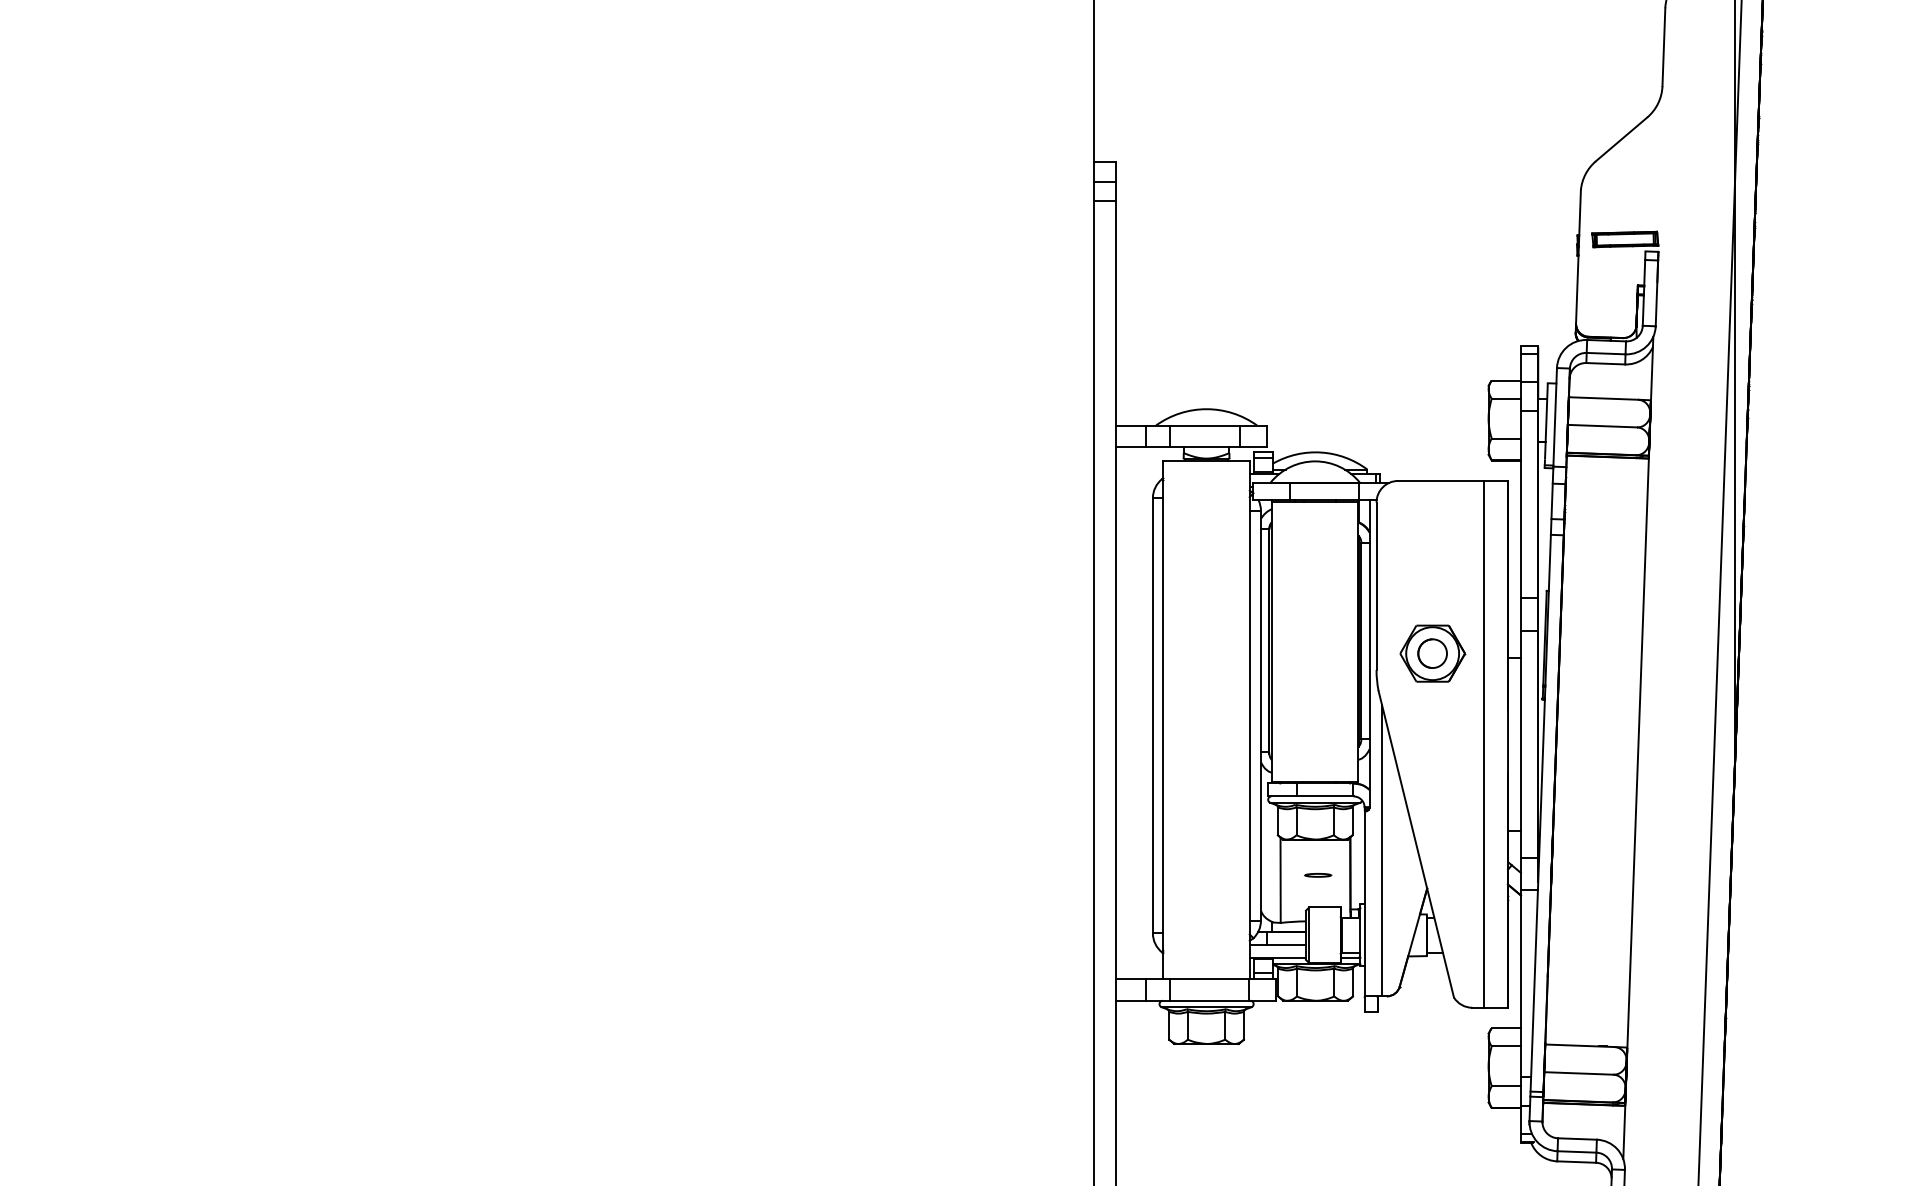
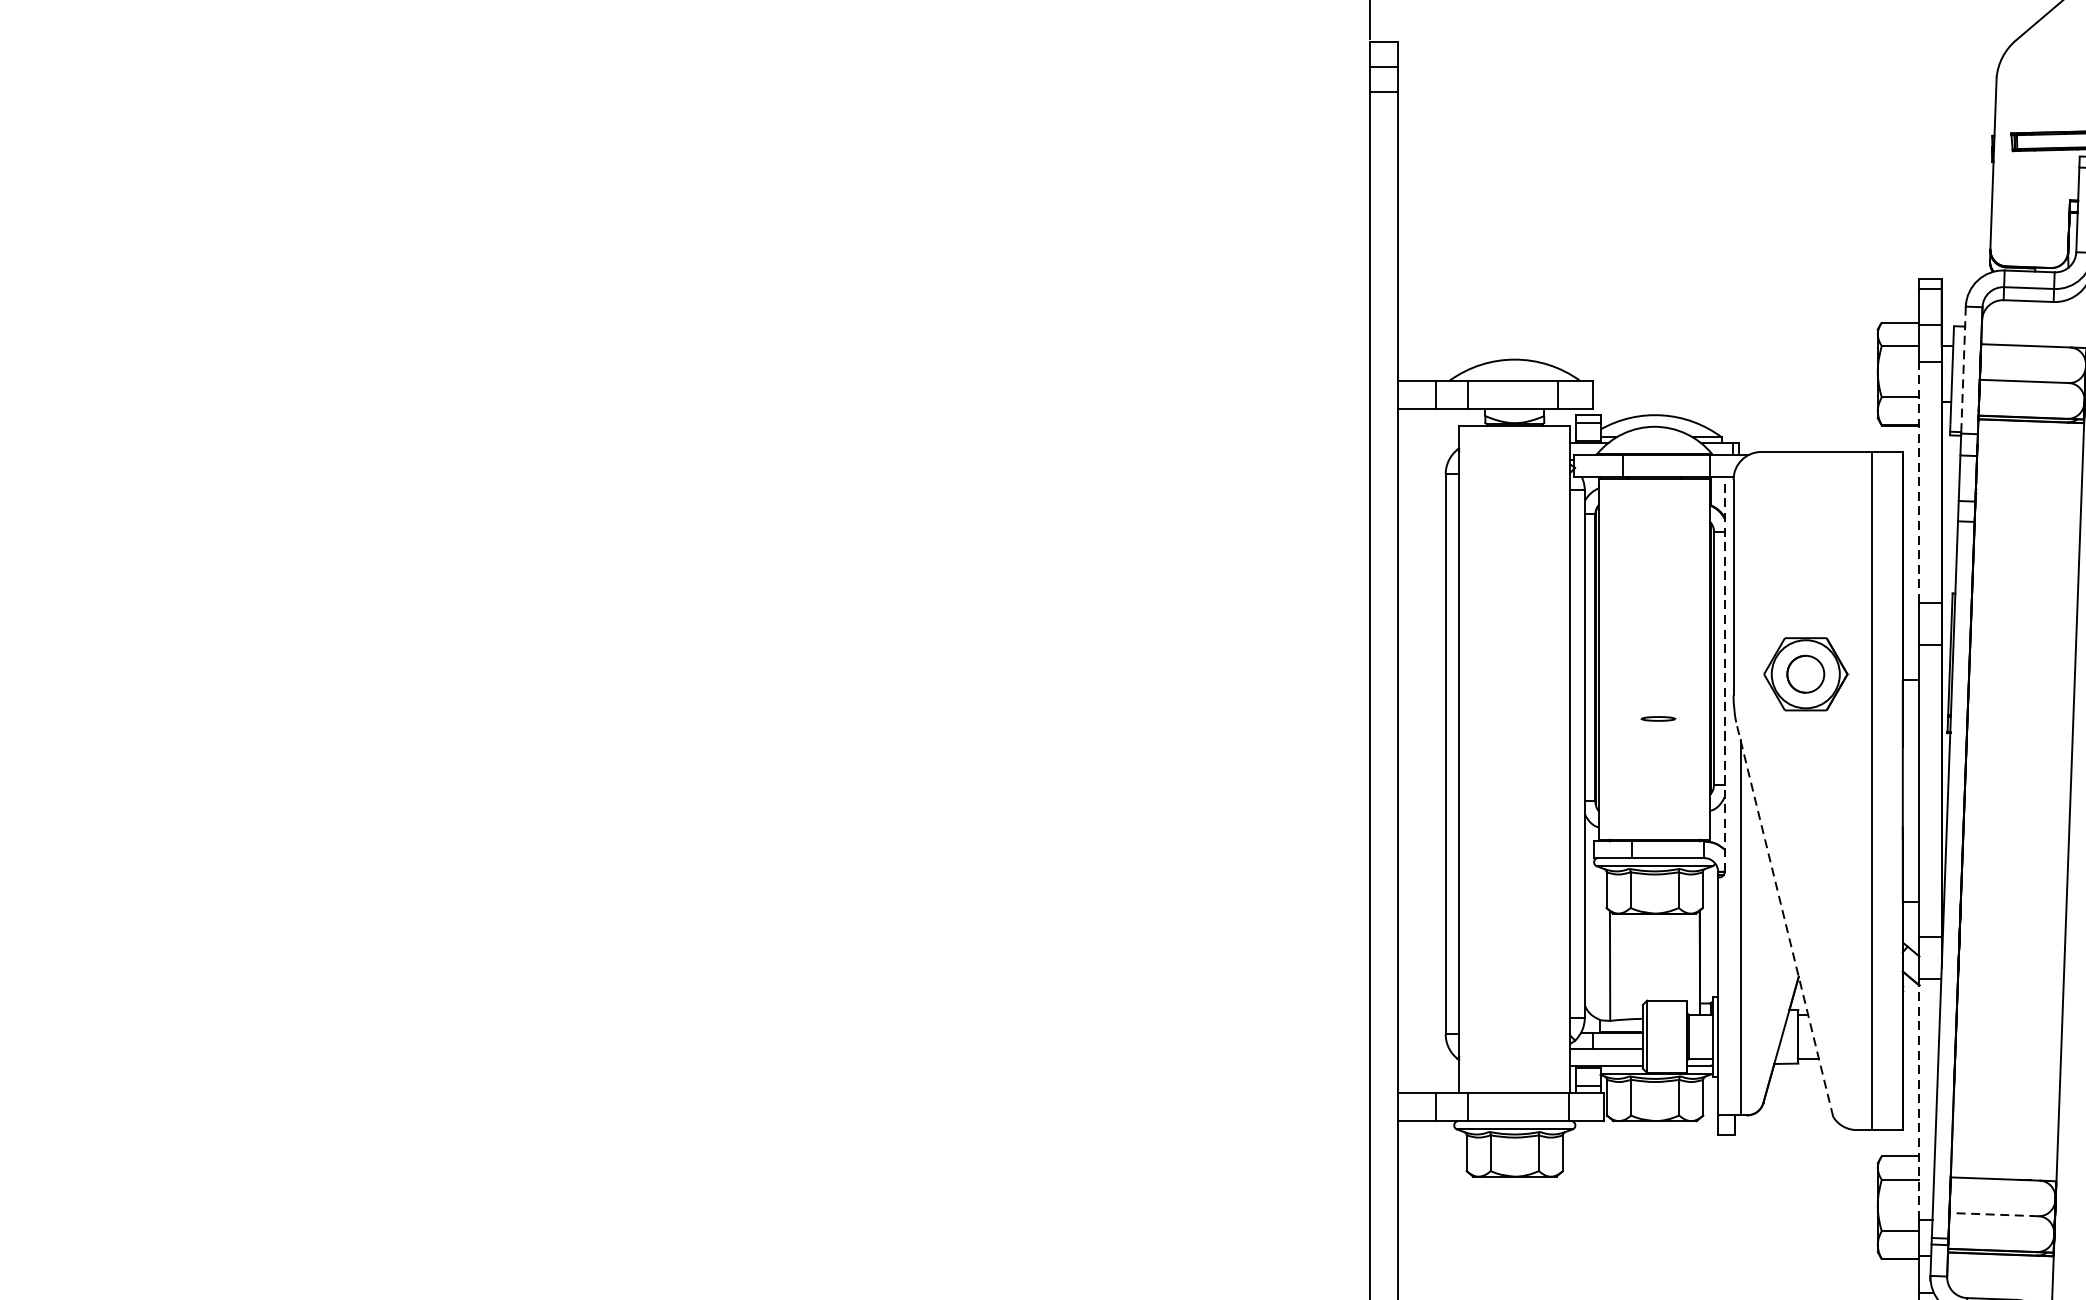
line: (1555, 417) -> (1963, 370), solid -> dashed
line: (1520, 504) -> (1918, 482), solid -> dashed
line: (1369, 653) -> (1724, 674), solid -> dashed
line: (1416, 844) -> (1785, 919), solid -> dashed
line: (1318, 874) -> (1658, 717), moved
line: (1520, 983) -> (1918, 1098), solid -> dashed
line: (1578, 1073) -> (1993, 1214), solid -> dashed

